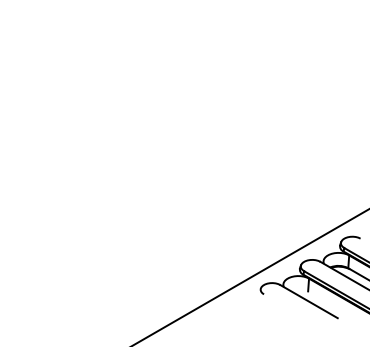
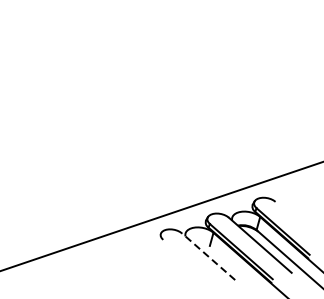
line: (308, 301) -> (208, 256), solid -> dashed

